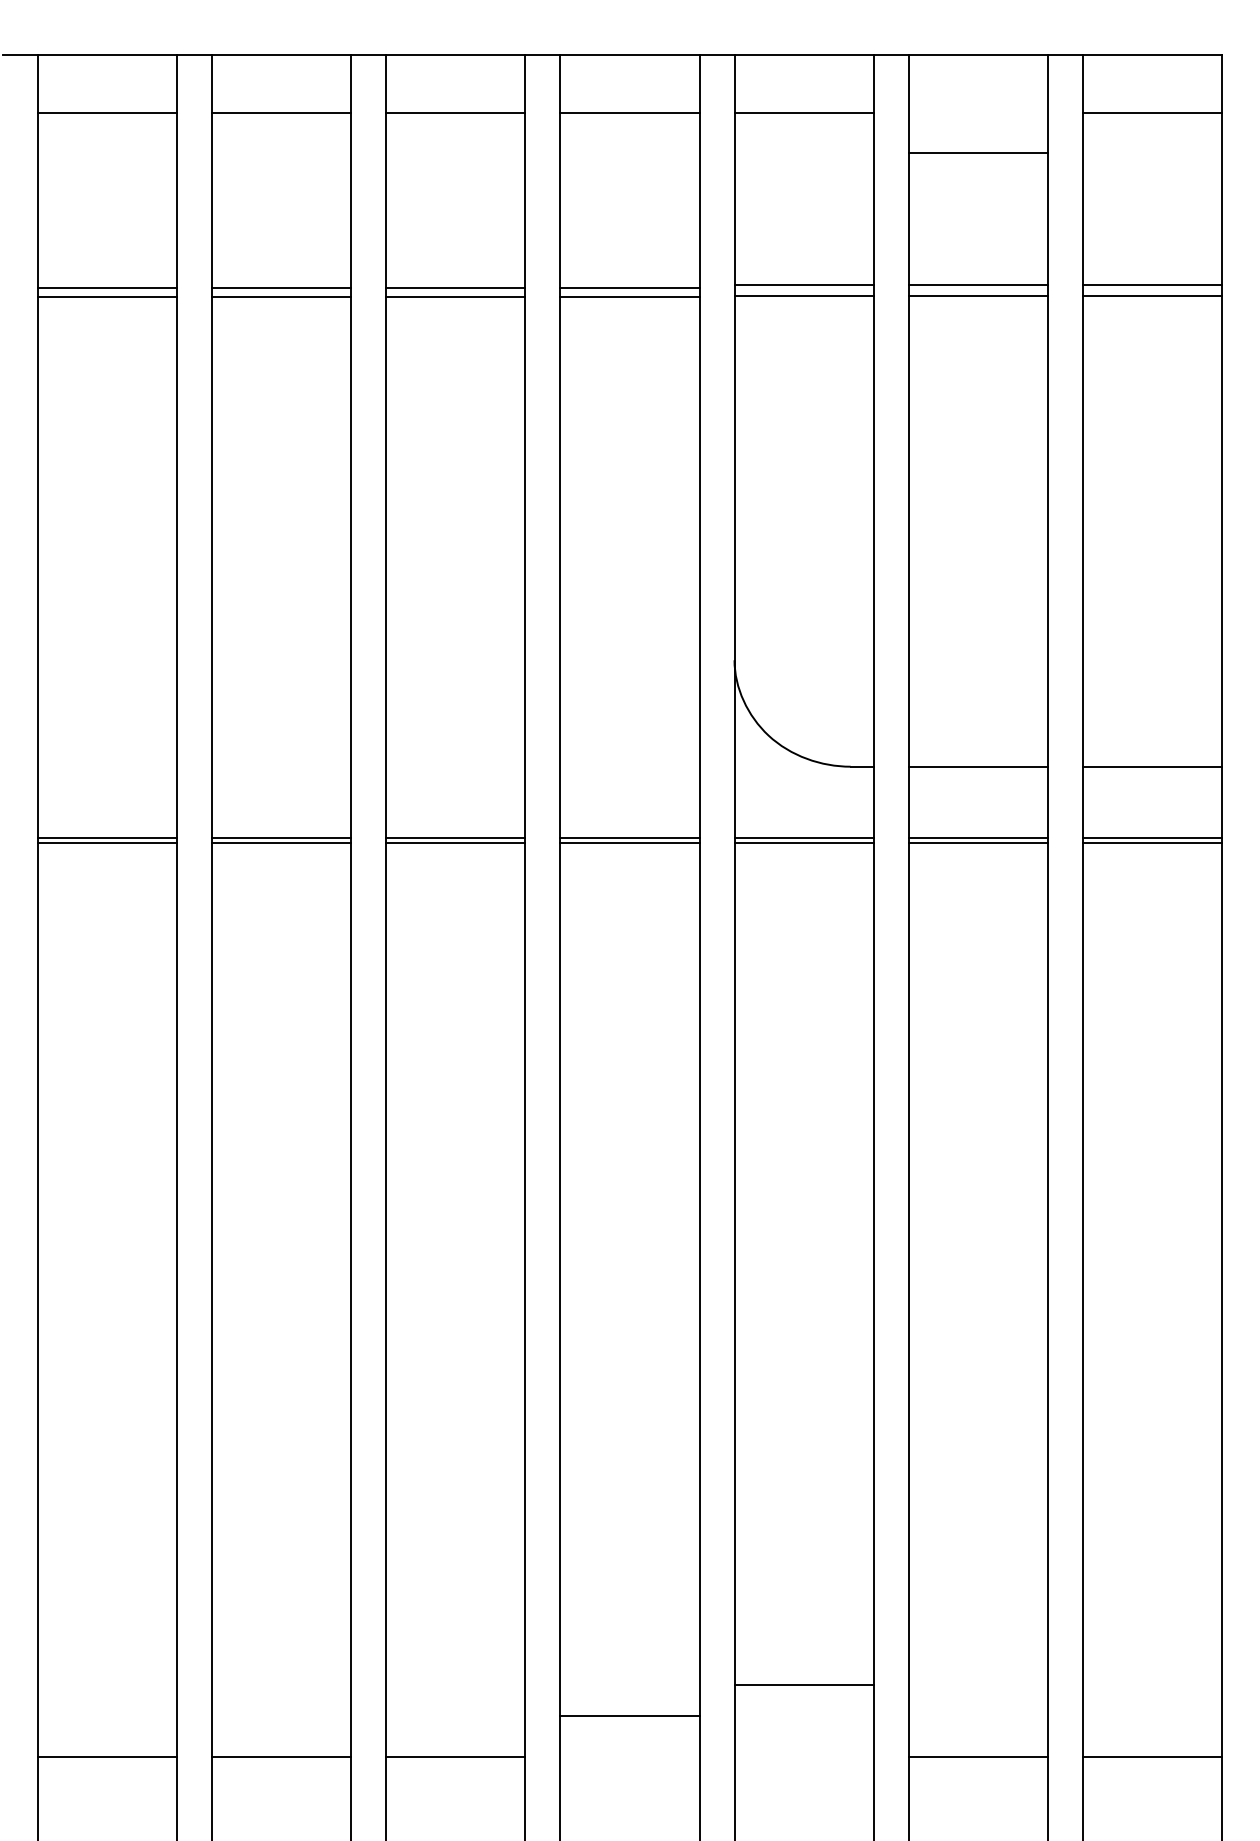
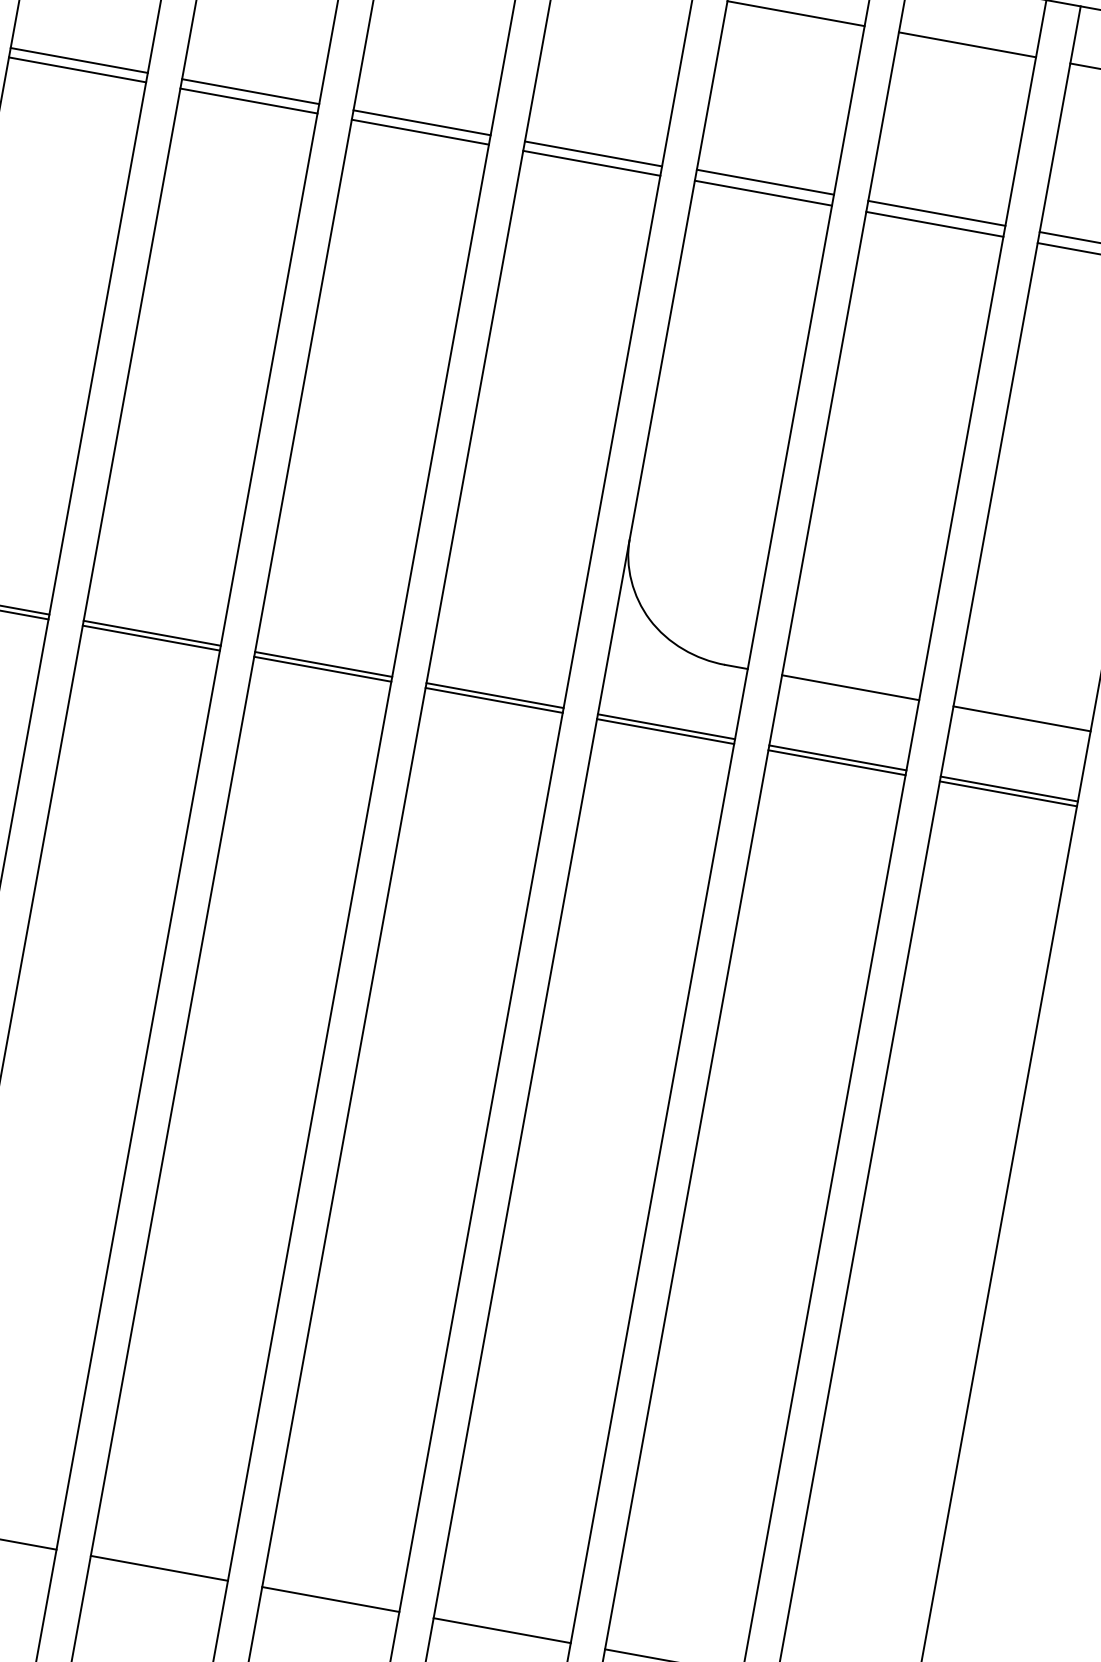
line: (978, 153) -> (967, 45), moved
line: (803, 1684) -> (501, 1630), moved
line: (629, 1715) -> (330, 1599), moved

